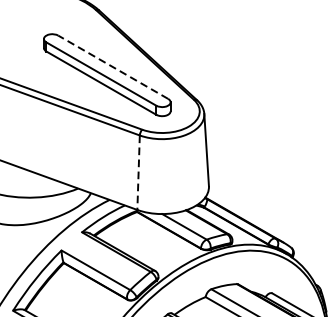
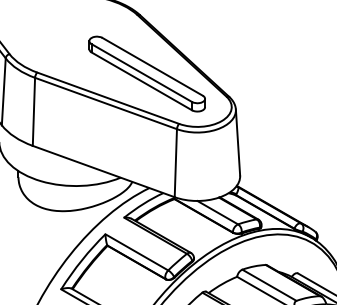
line: (113, 66) -> (152, 66), dashed -> solid
line: (138, 173) -> (175, 163), dashed -> solid

